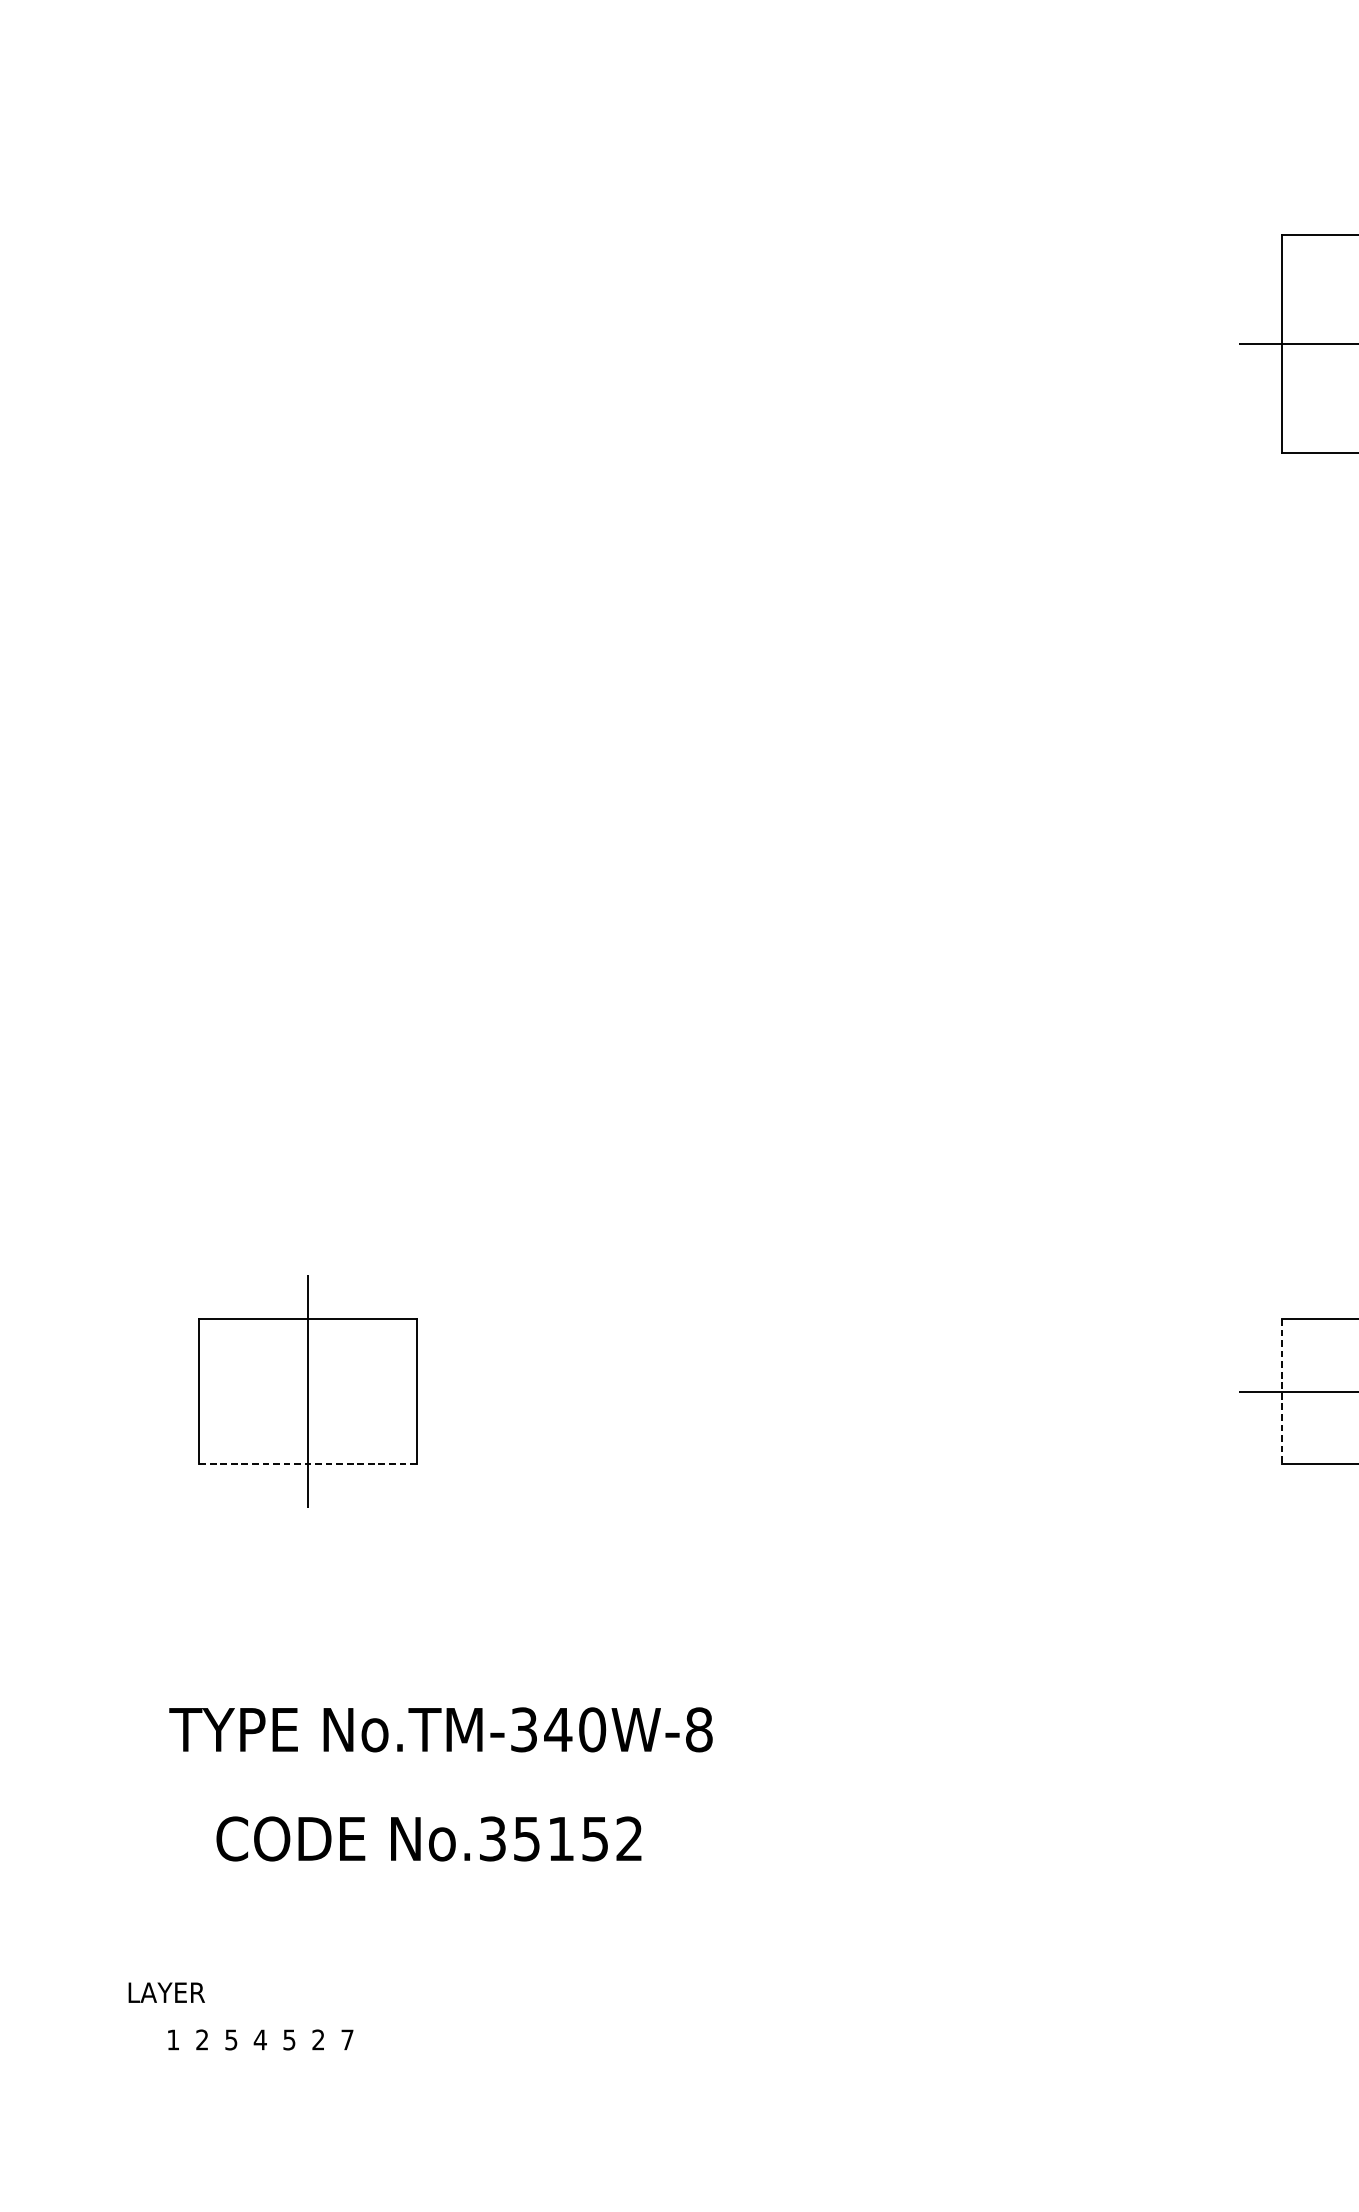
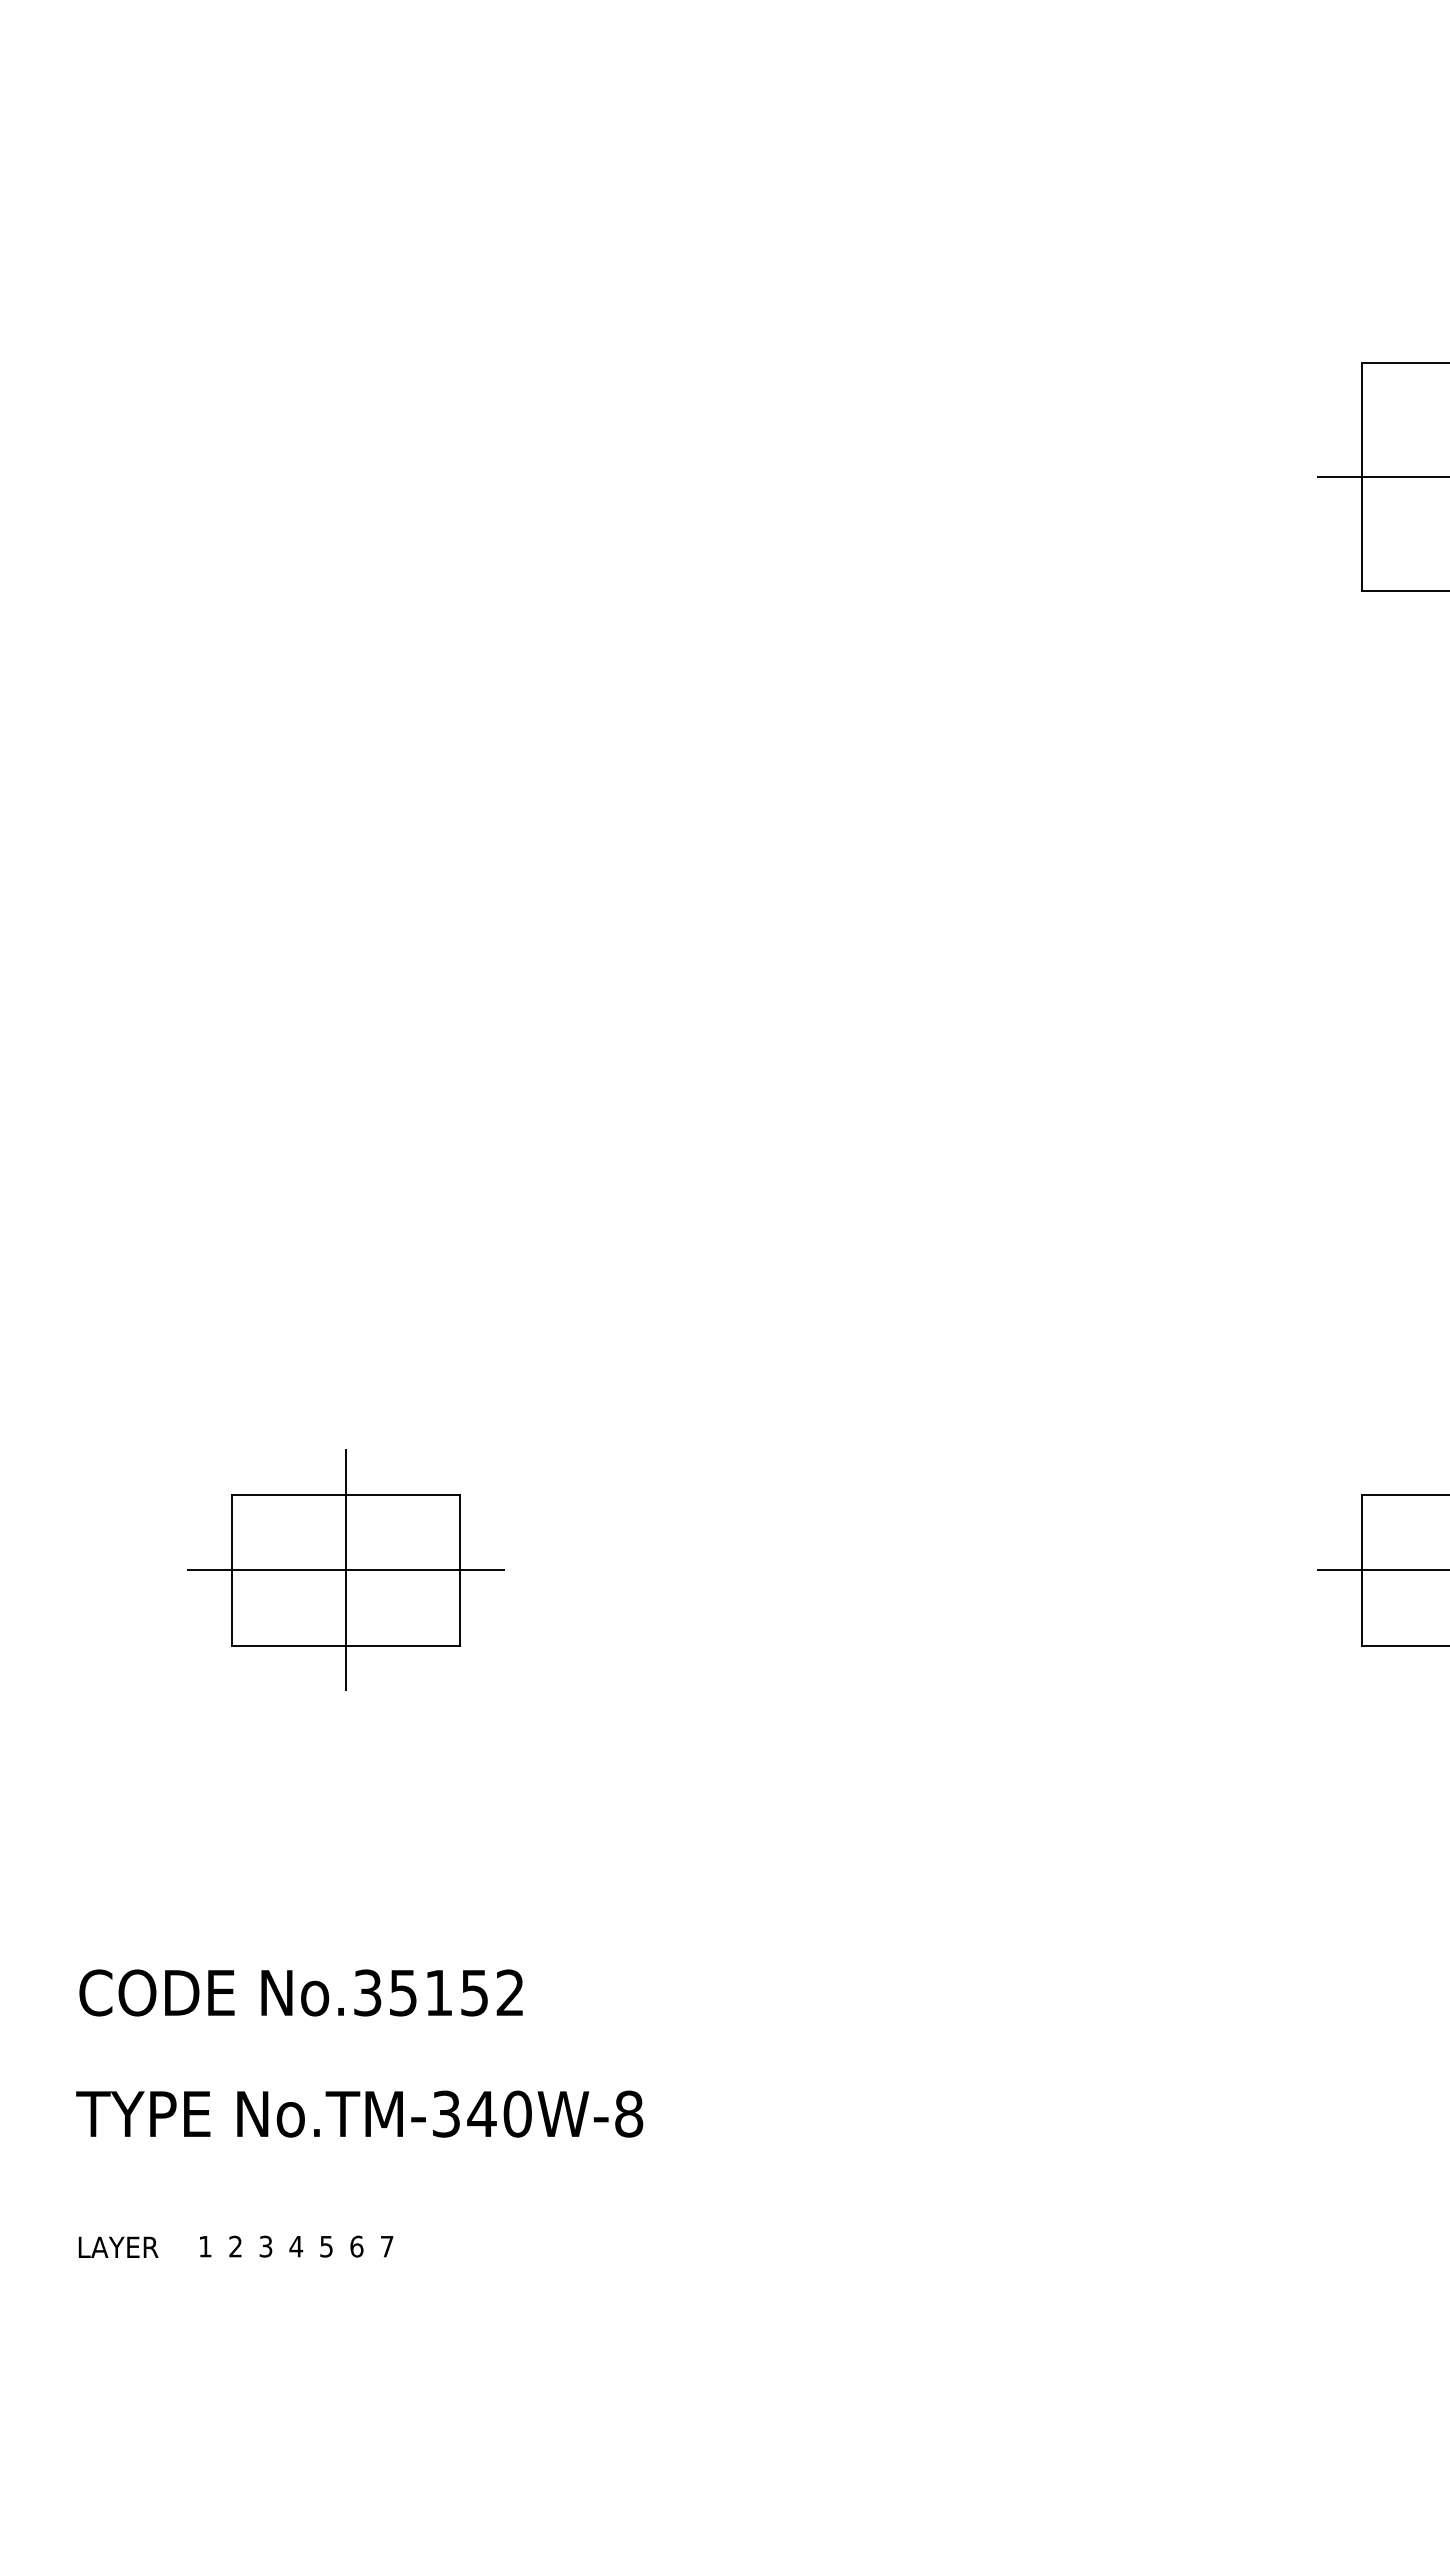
line: (308, 1391) -> (346, 1570), added
line: (1282, 1391) -> (1362, 1570), dashed -> solid
line: (308, 1463) -> (346, 1645), dashed -> solid
text: (440, 1729) -> (359, 2113), moved
text: (428, 1838) -> (300, 1992), moved
text: (166, 1991) -> (118, 2246), moved
text: (231, 2038) -> (266, 2245), 5 -> 3
text: (318, 2039) -> (356, 2246), 2 -> 6

